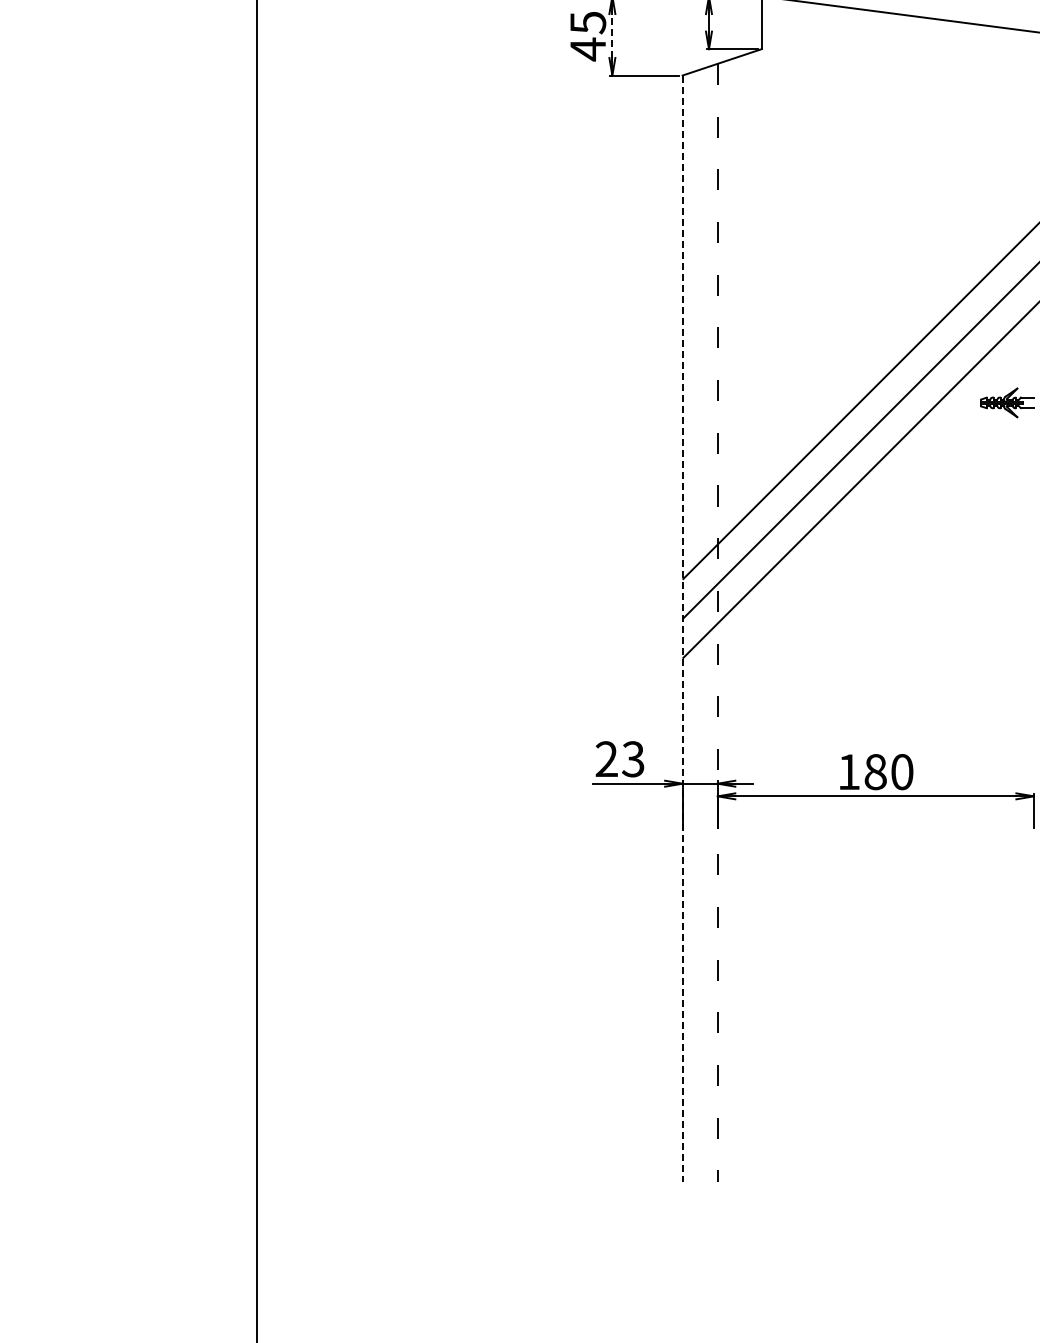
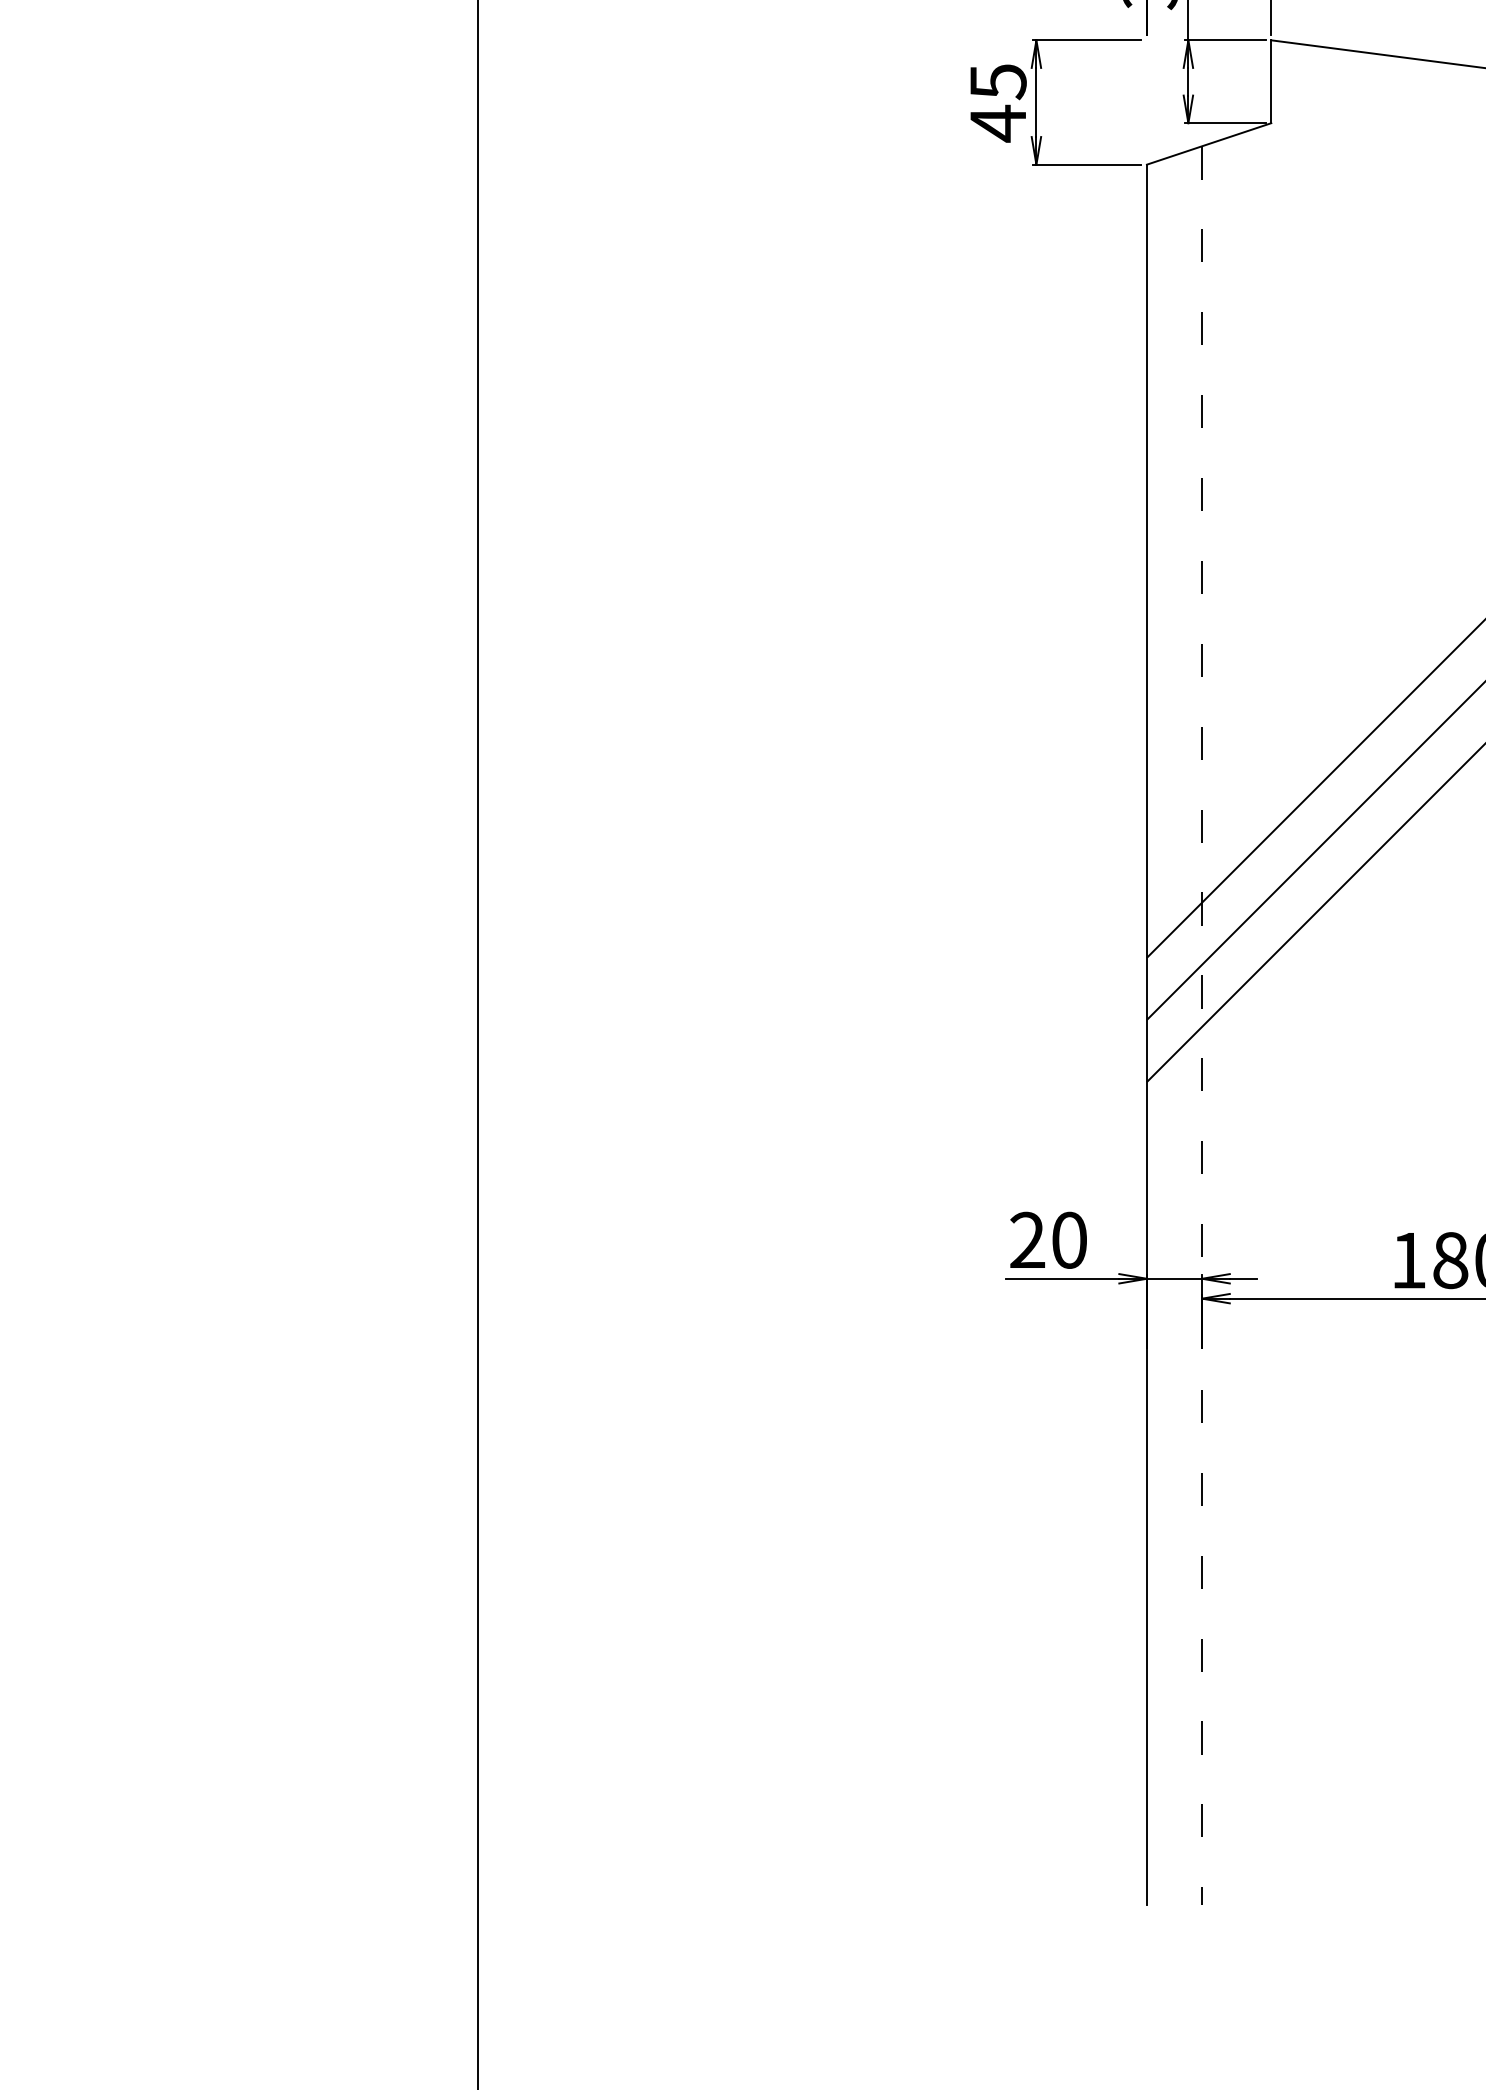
line: (612, 36) -> (1036, 103), dashed -> solid
line: (682, 629) -> (1146, 1036), dashed -> solid
text: (632, 759) -> (1068, 1240), 23 -> 20

